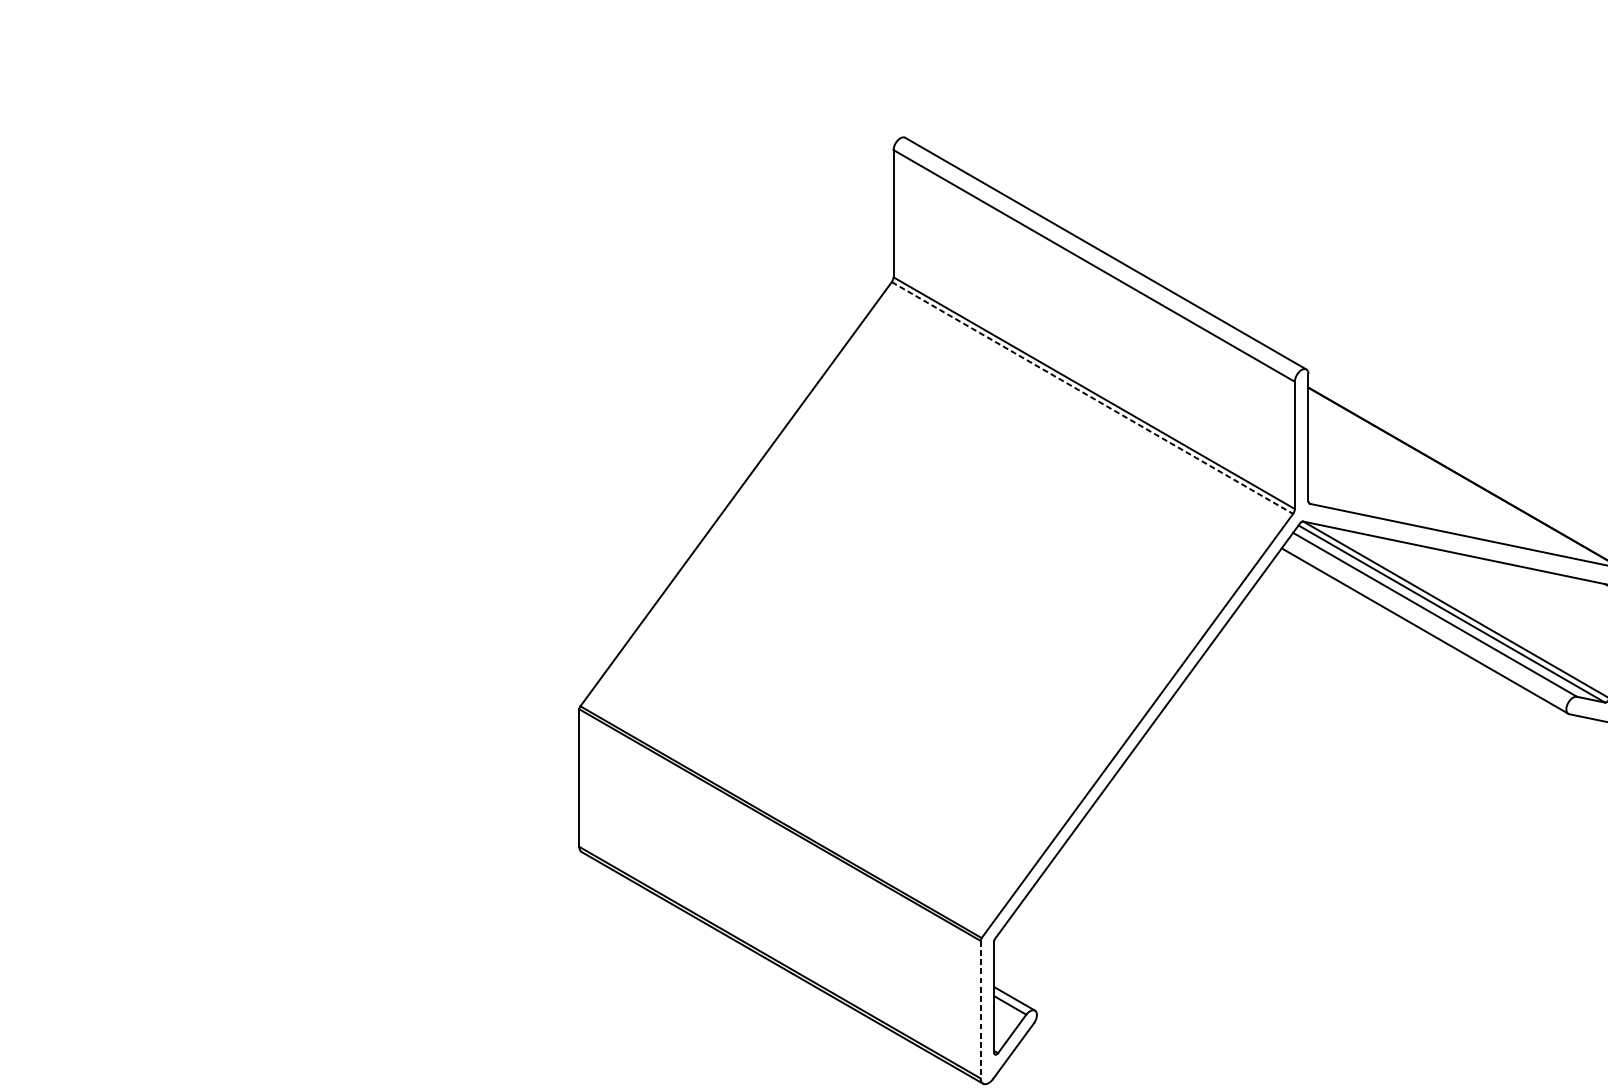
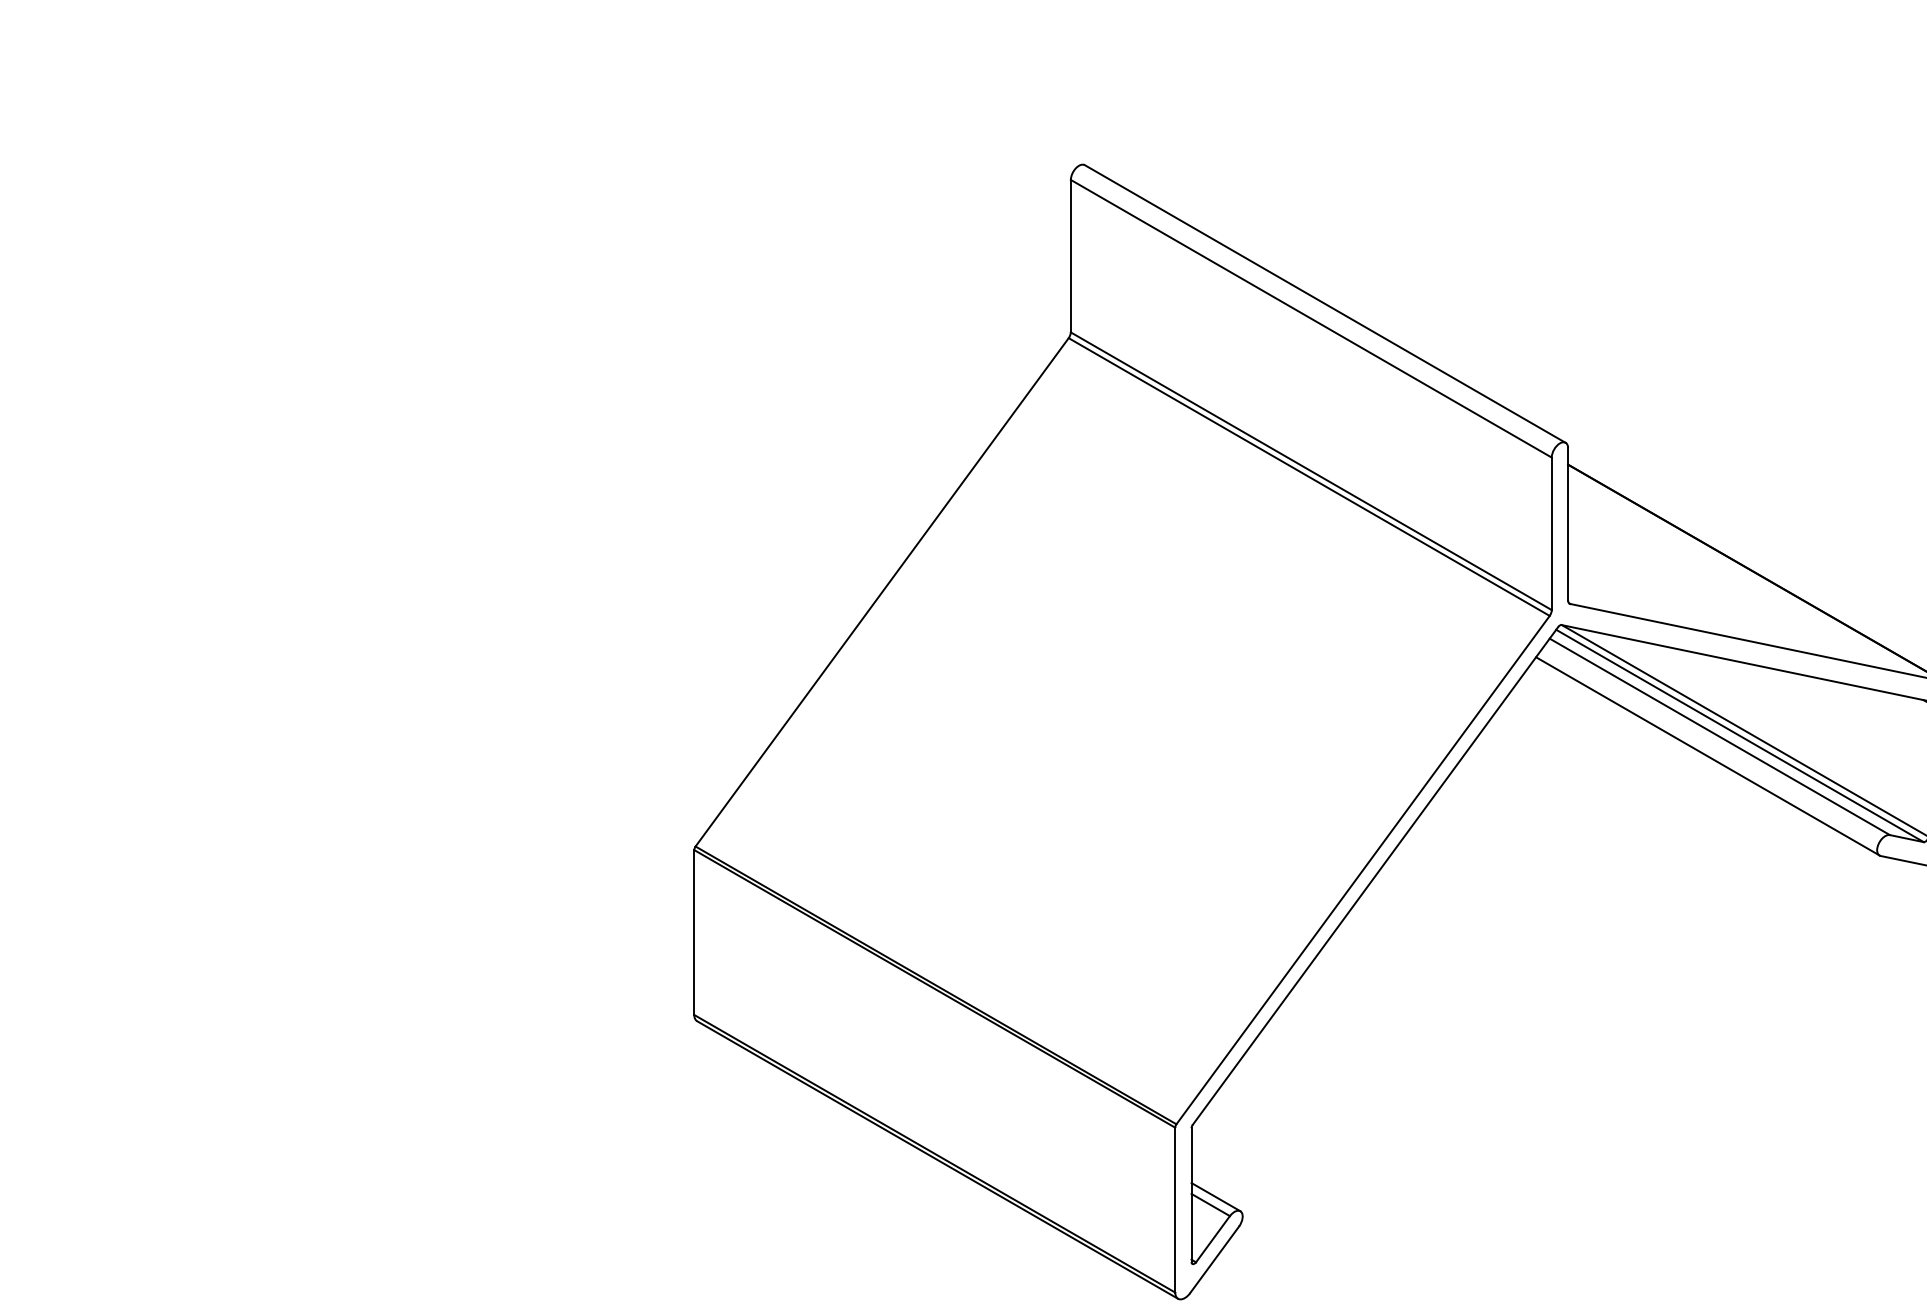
line: (1092, 398) -> (1309, 477), dashed -> solid
line: (980, 1010) -> (1175, 1210), dashed -> solid

